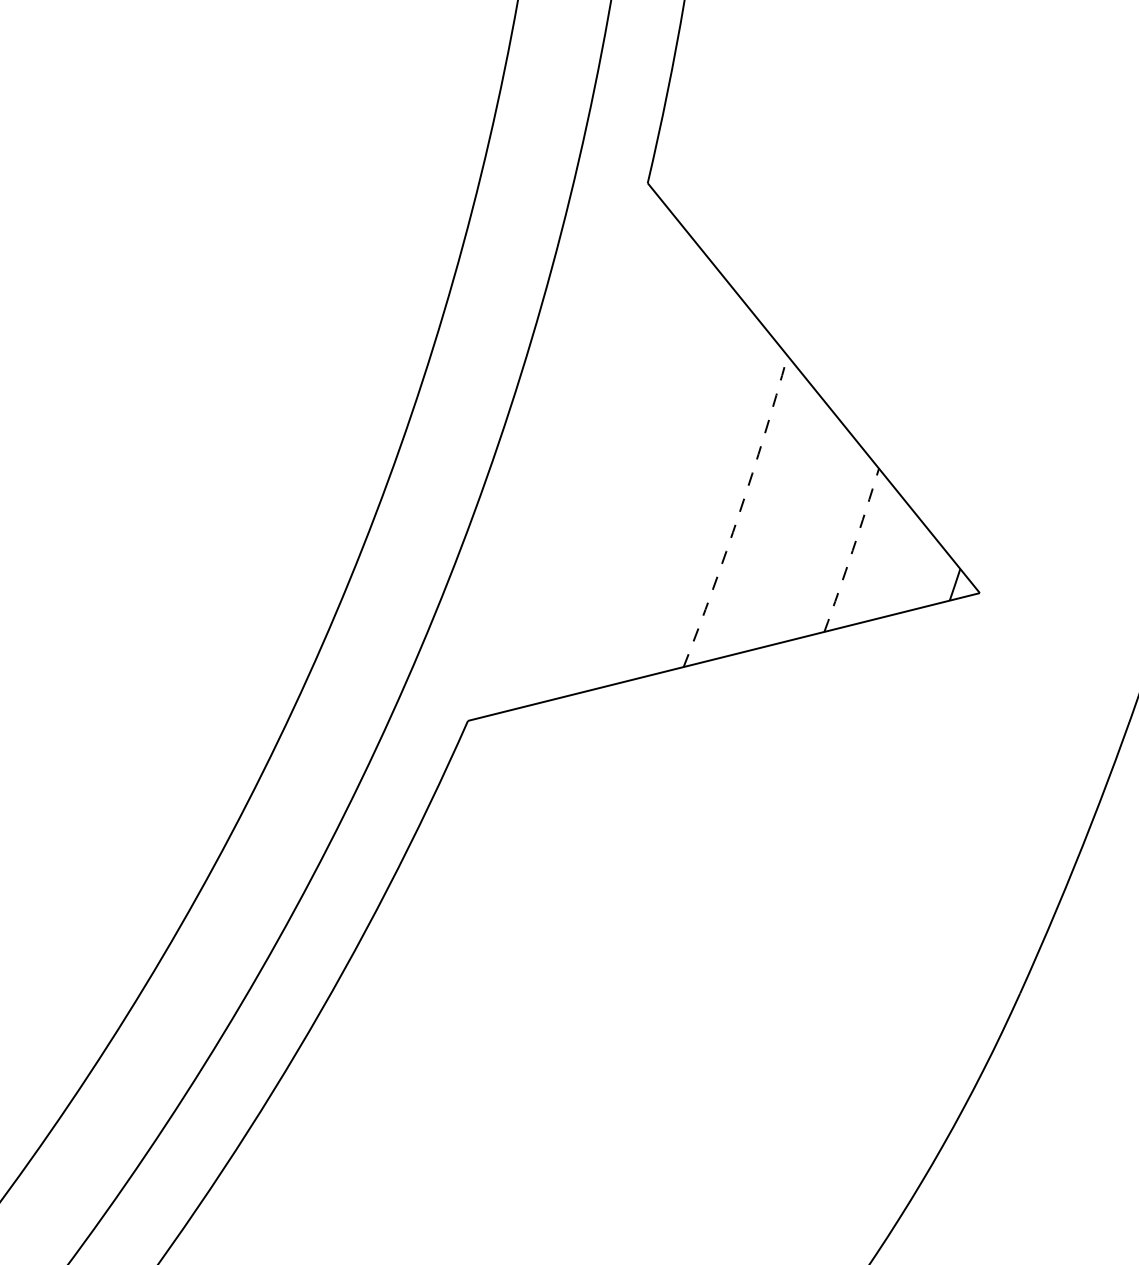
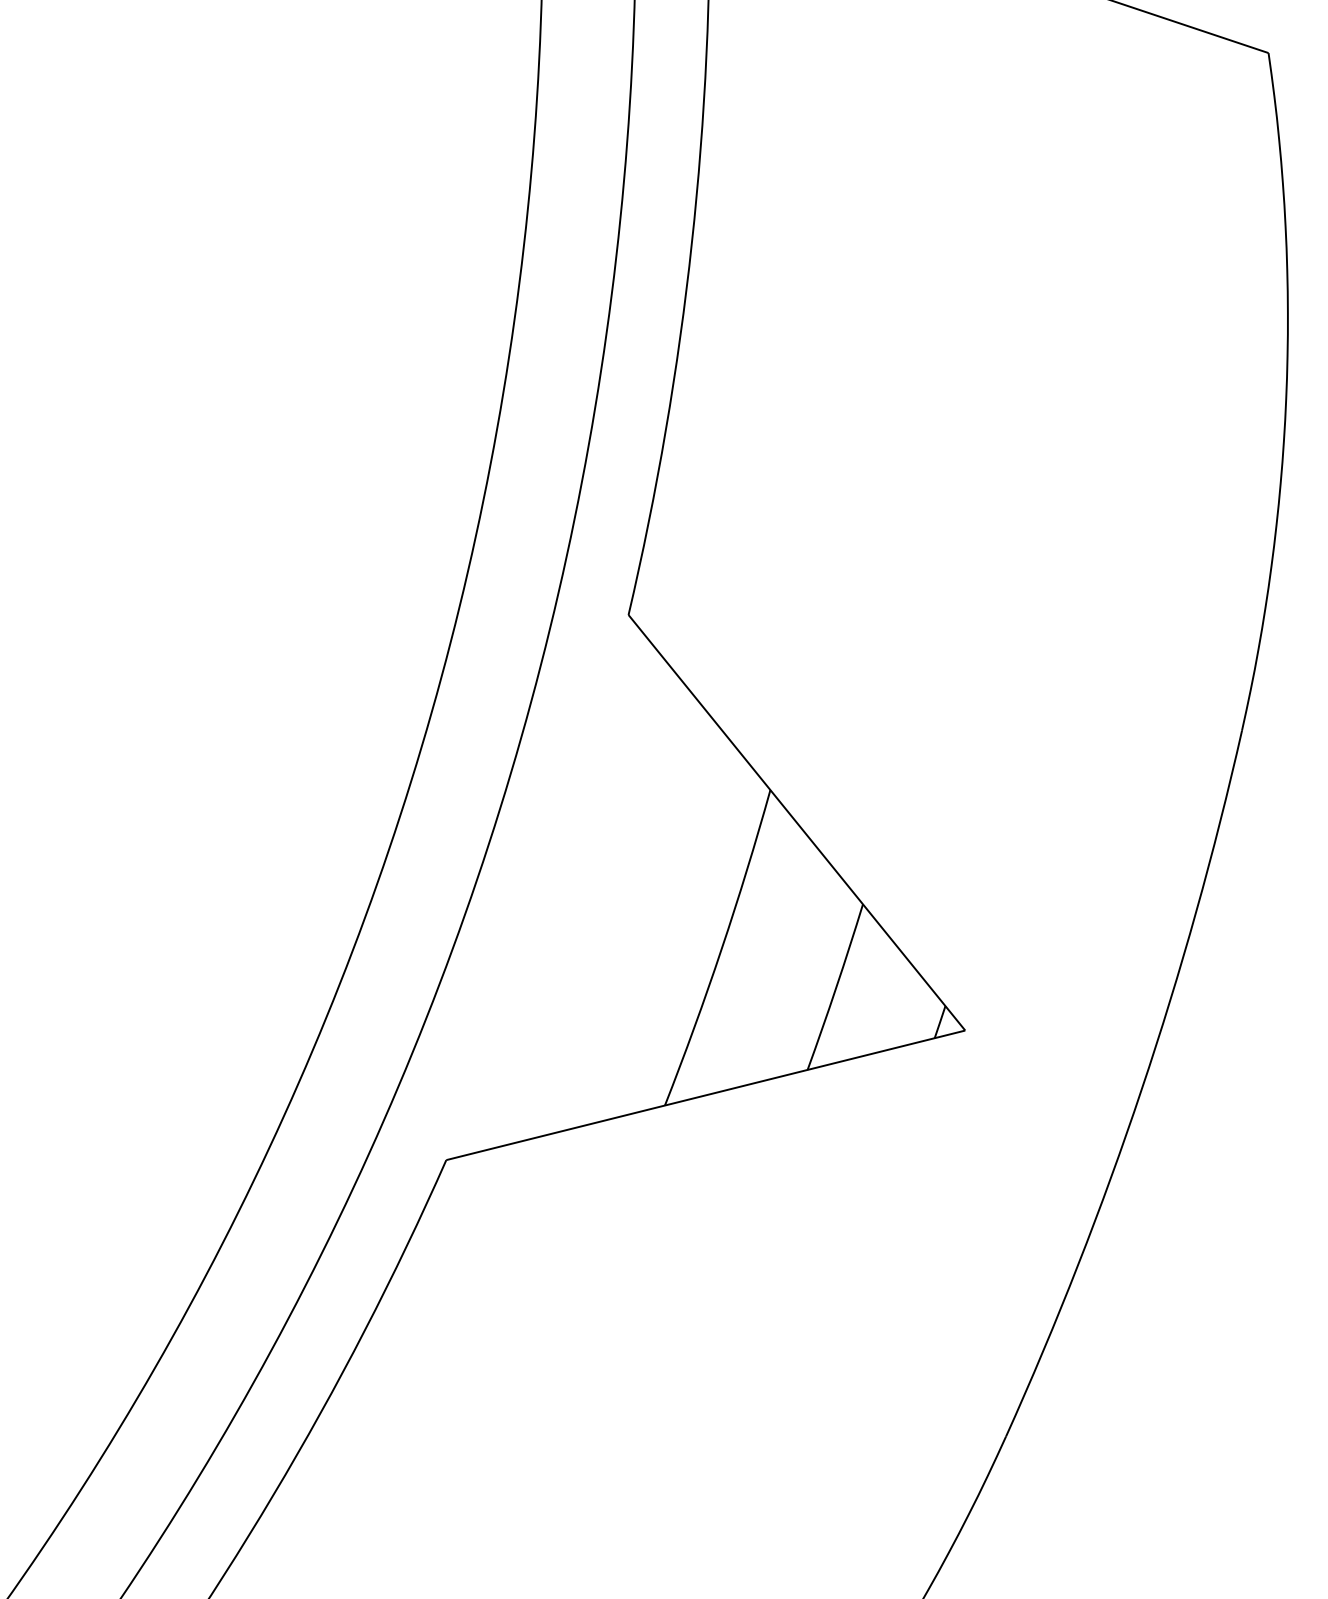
arc: (739, 513) -> (721, 949), dashed -> solid
arc: (852, 550) -> (836, 987), dashed -> solid

